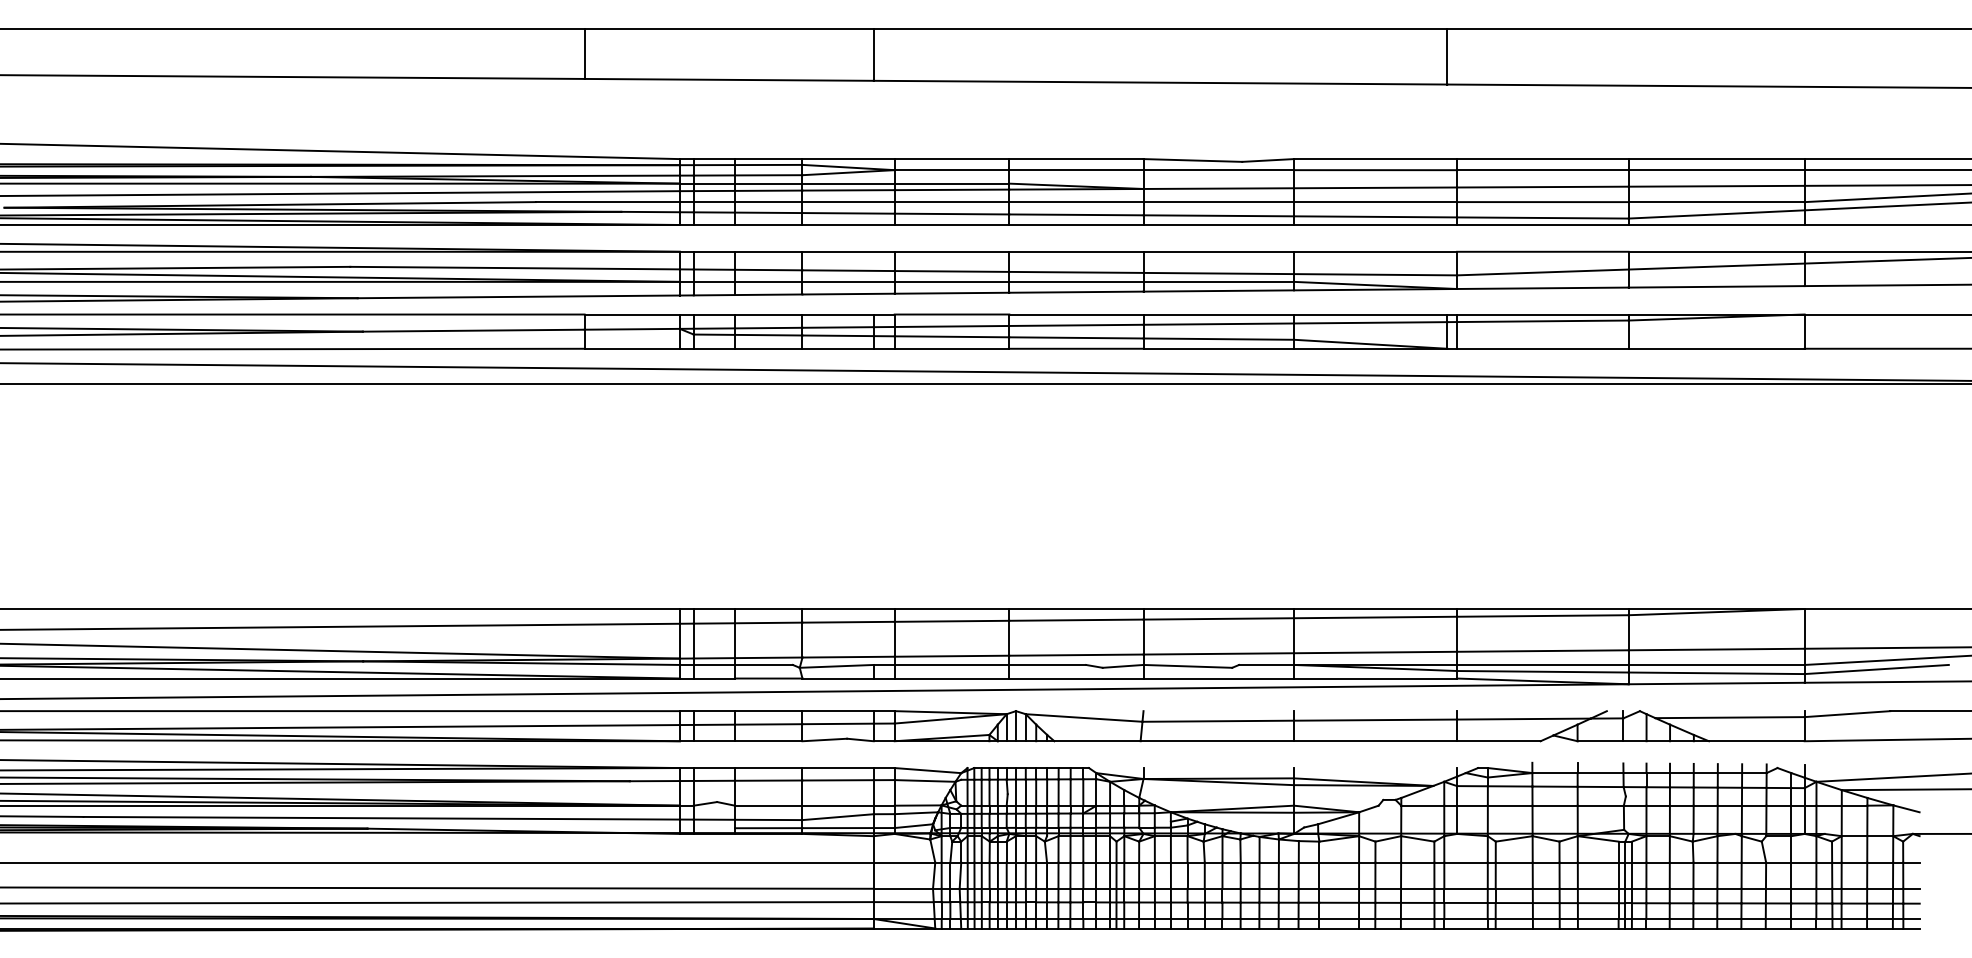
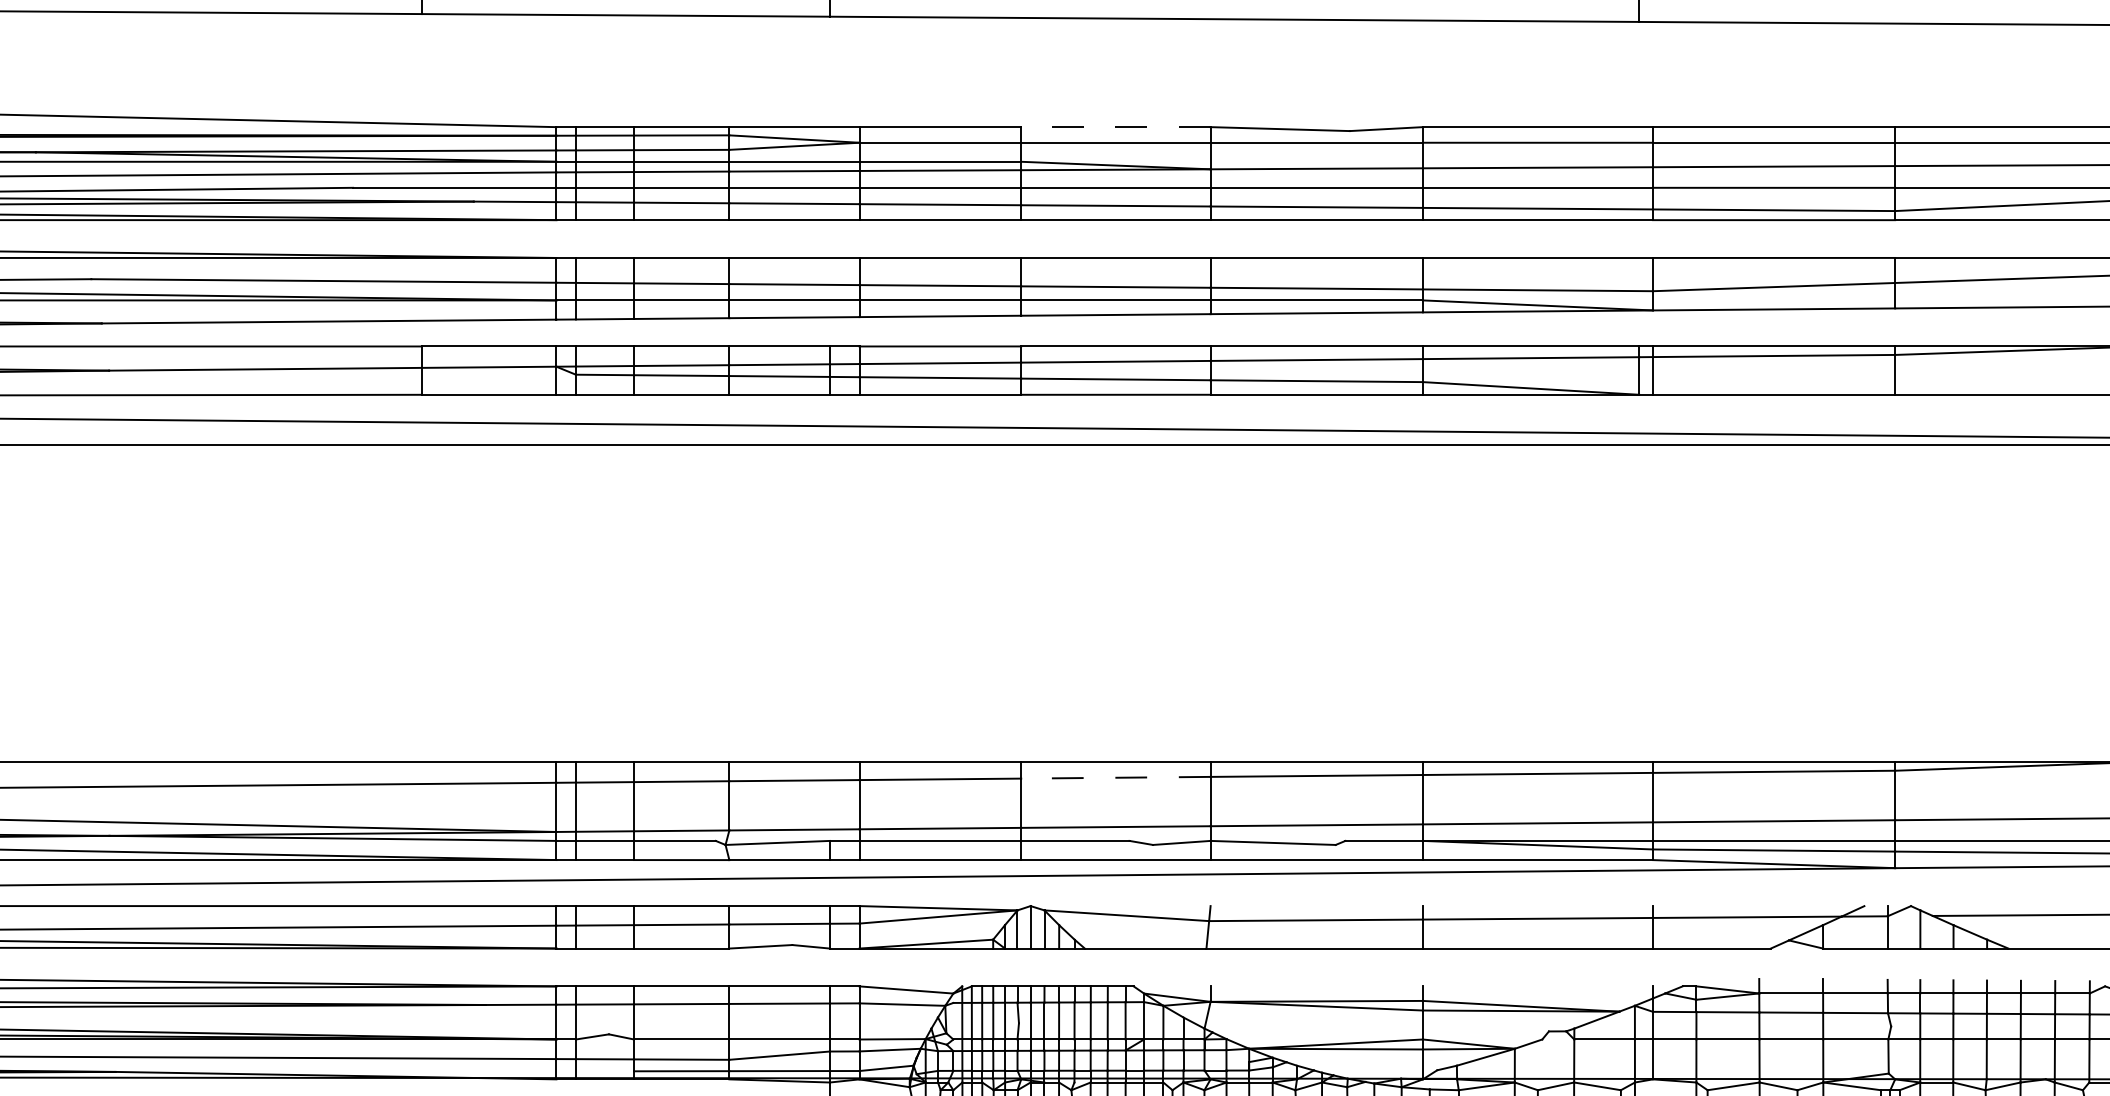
line: (1075, 159) -> (1114, 127), solid -> dashed
line: (1075, 620) -> (1114, 778), solid -> dashed

